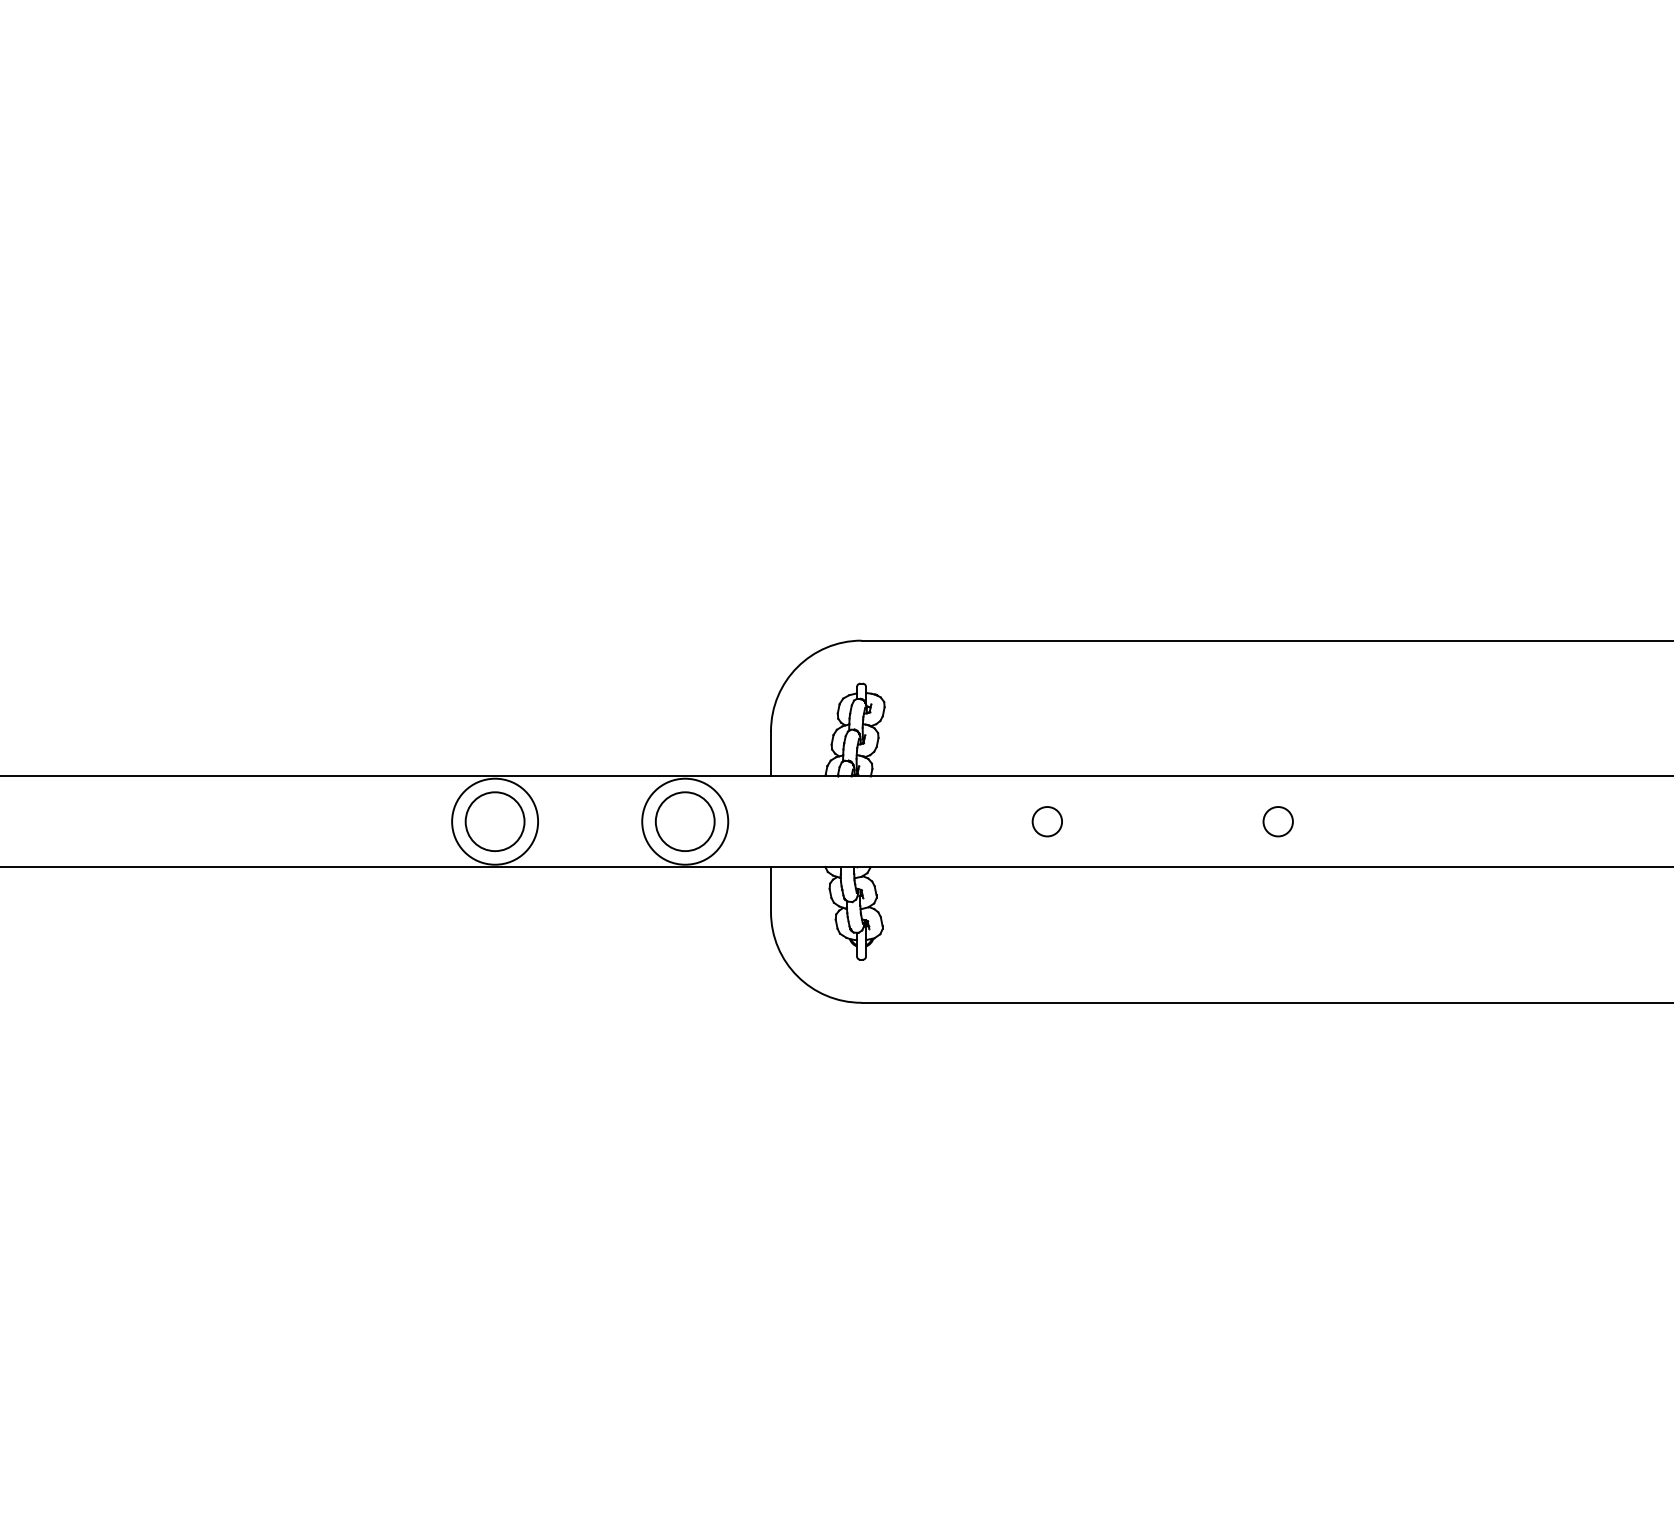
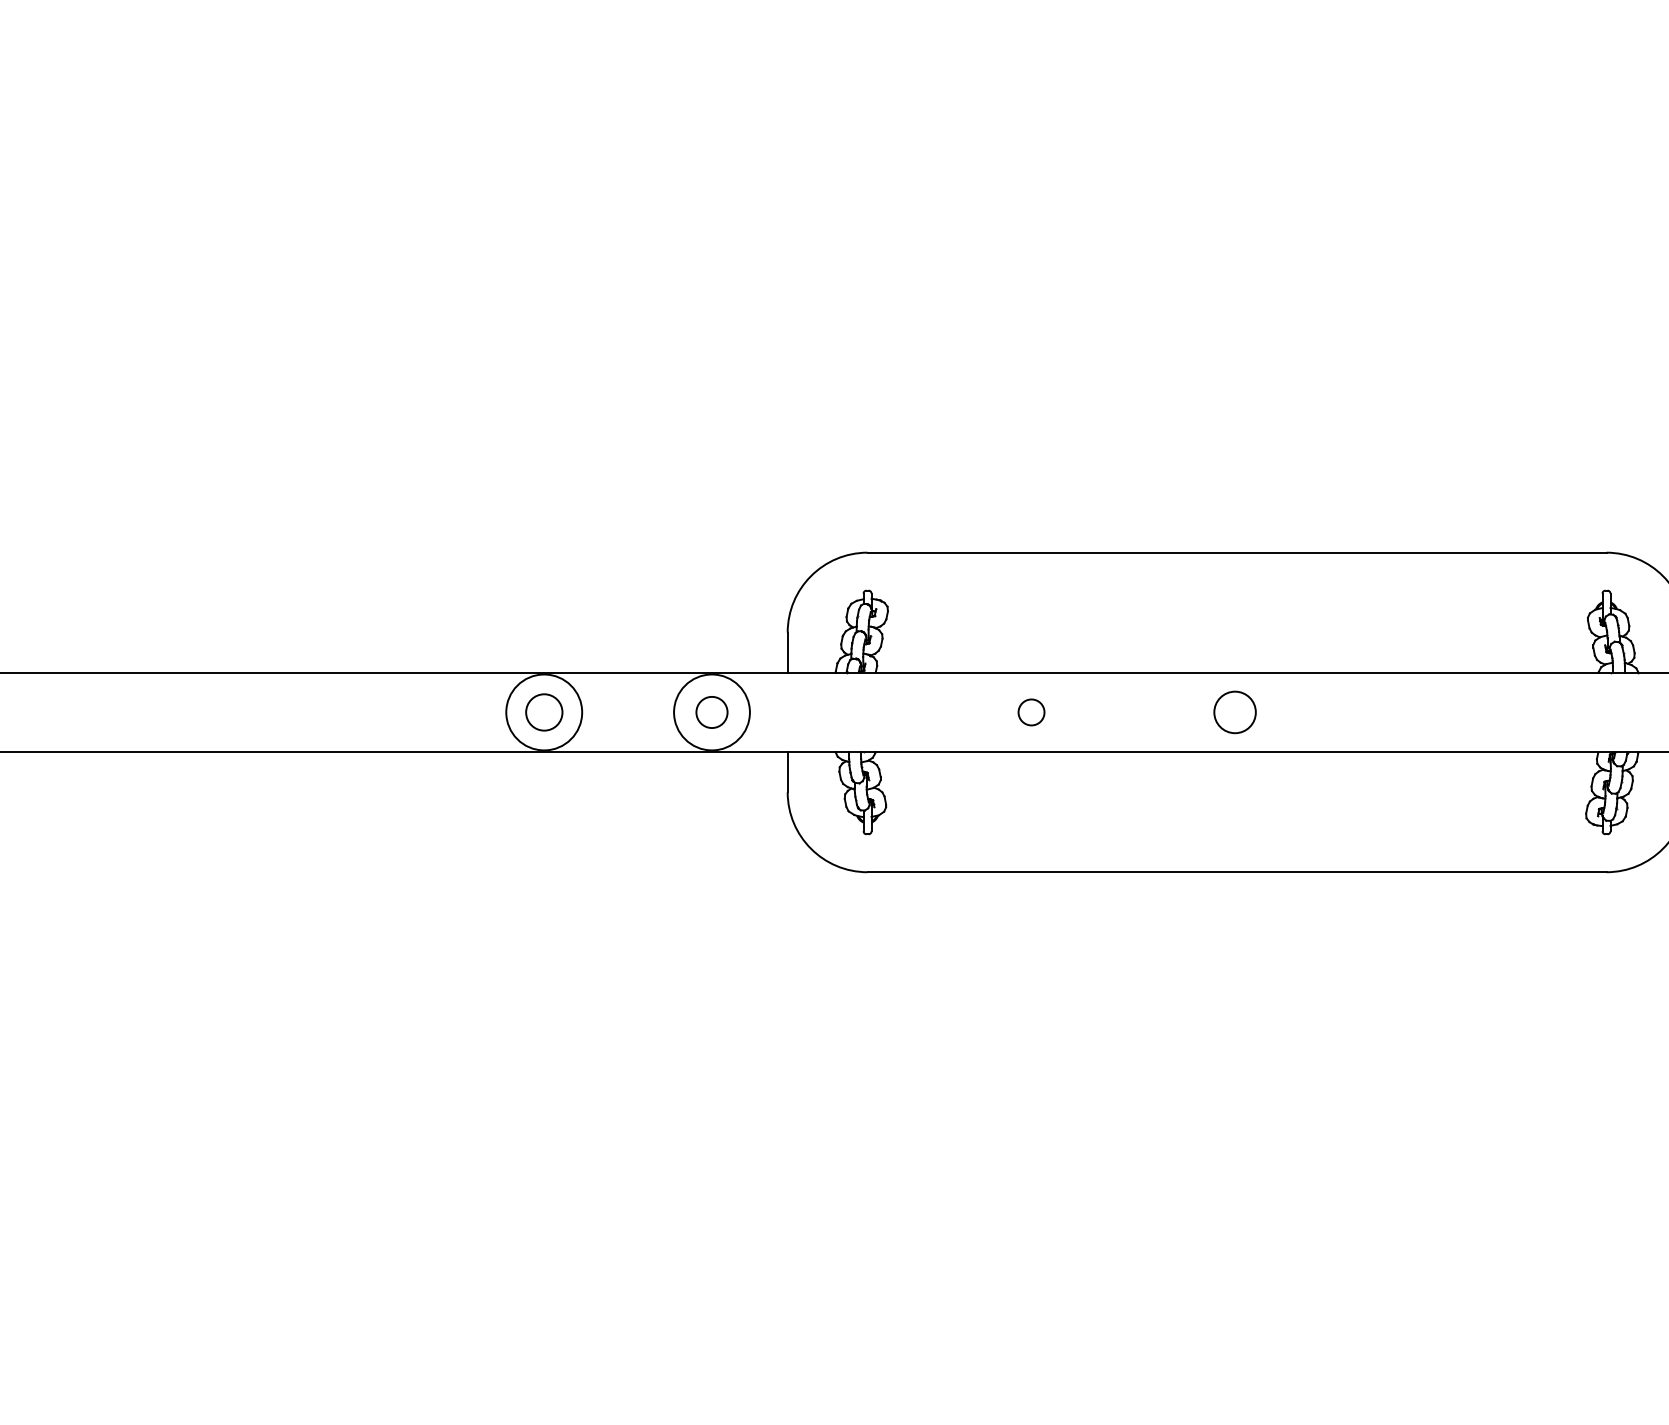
circle: (495, 821) -> (544, 712), size x0.7
circle: (684, 821) -> (711, 712), size x0.6
circle: (1278, 821) -> (1235, 712), size x1.6

